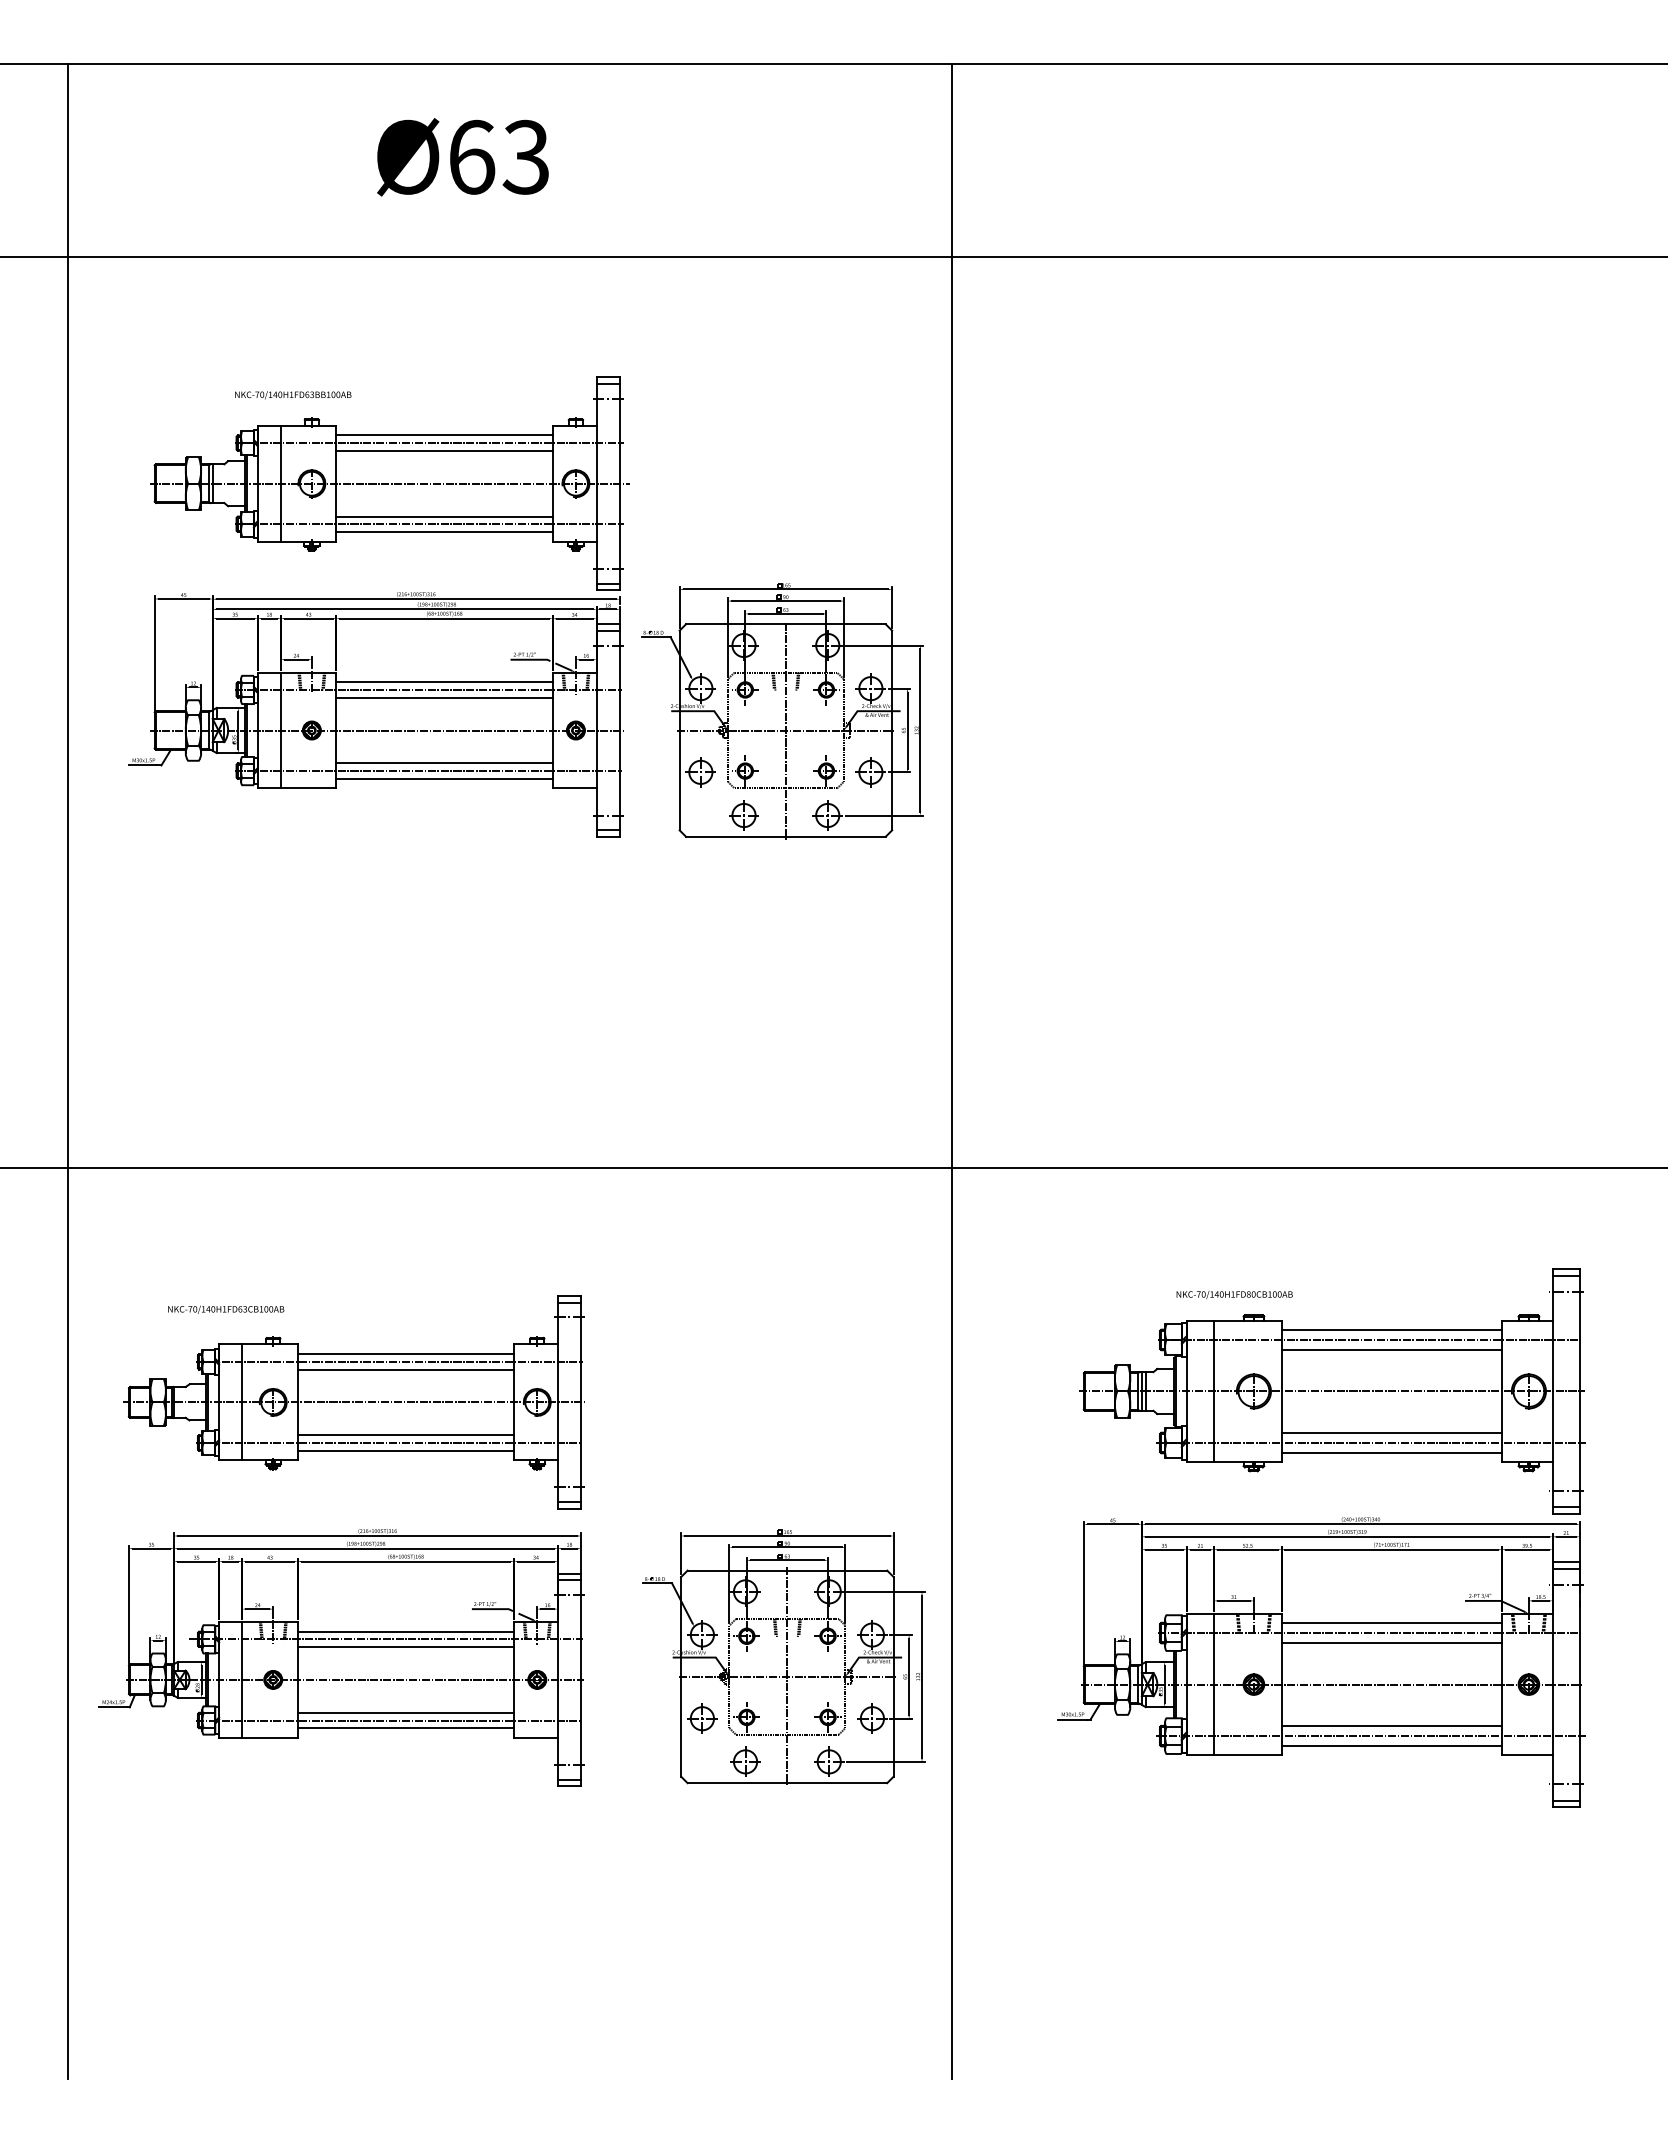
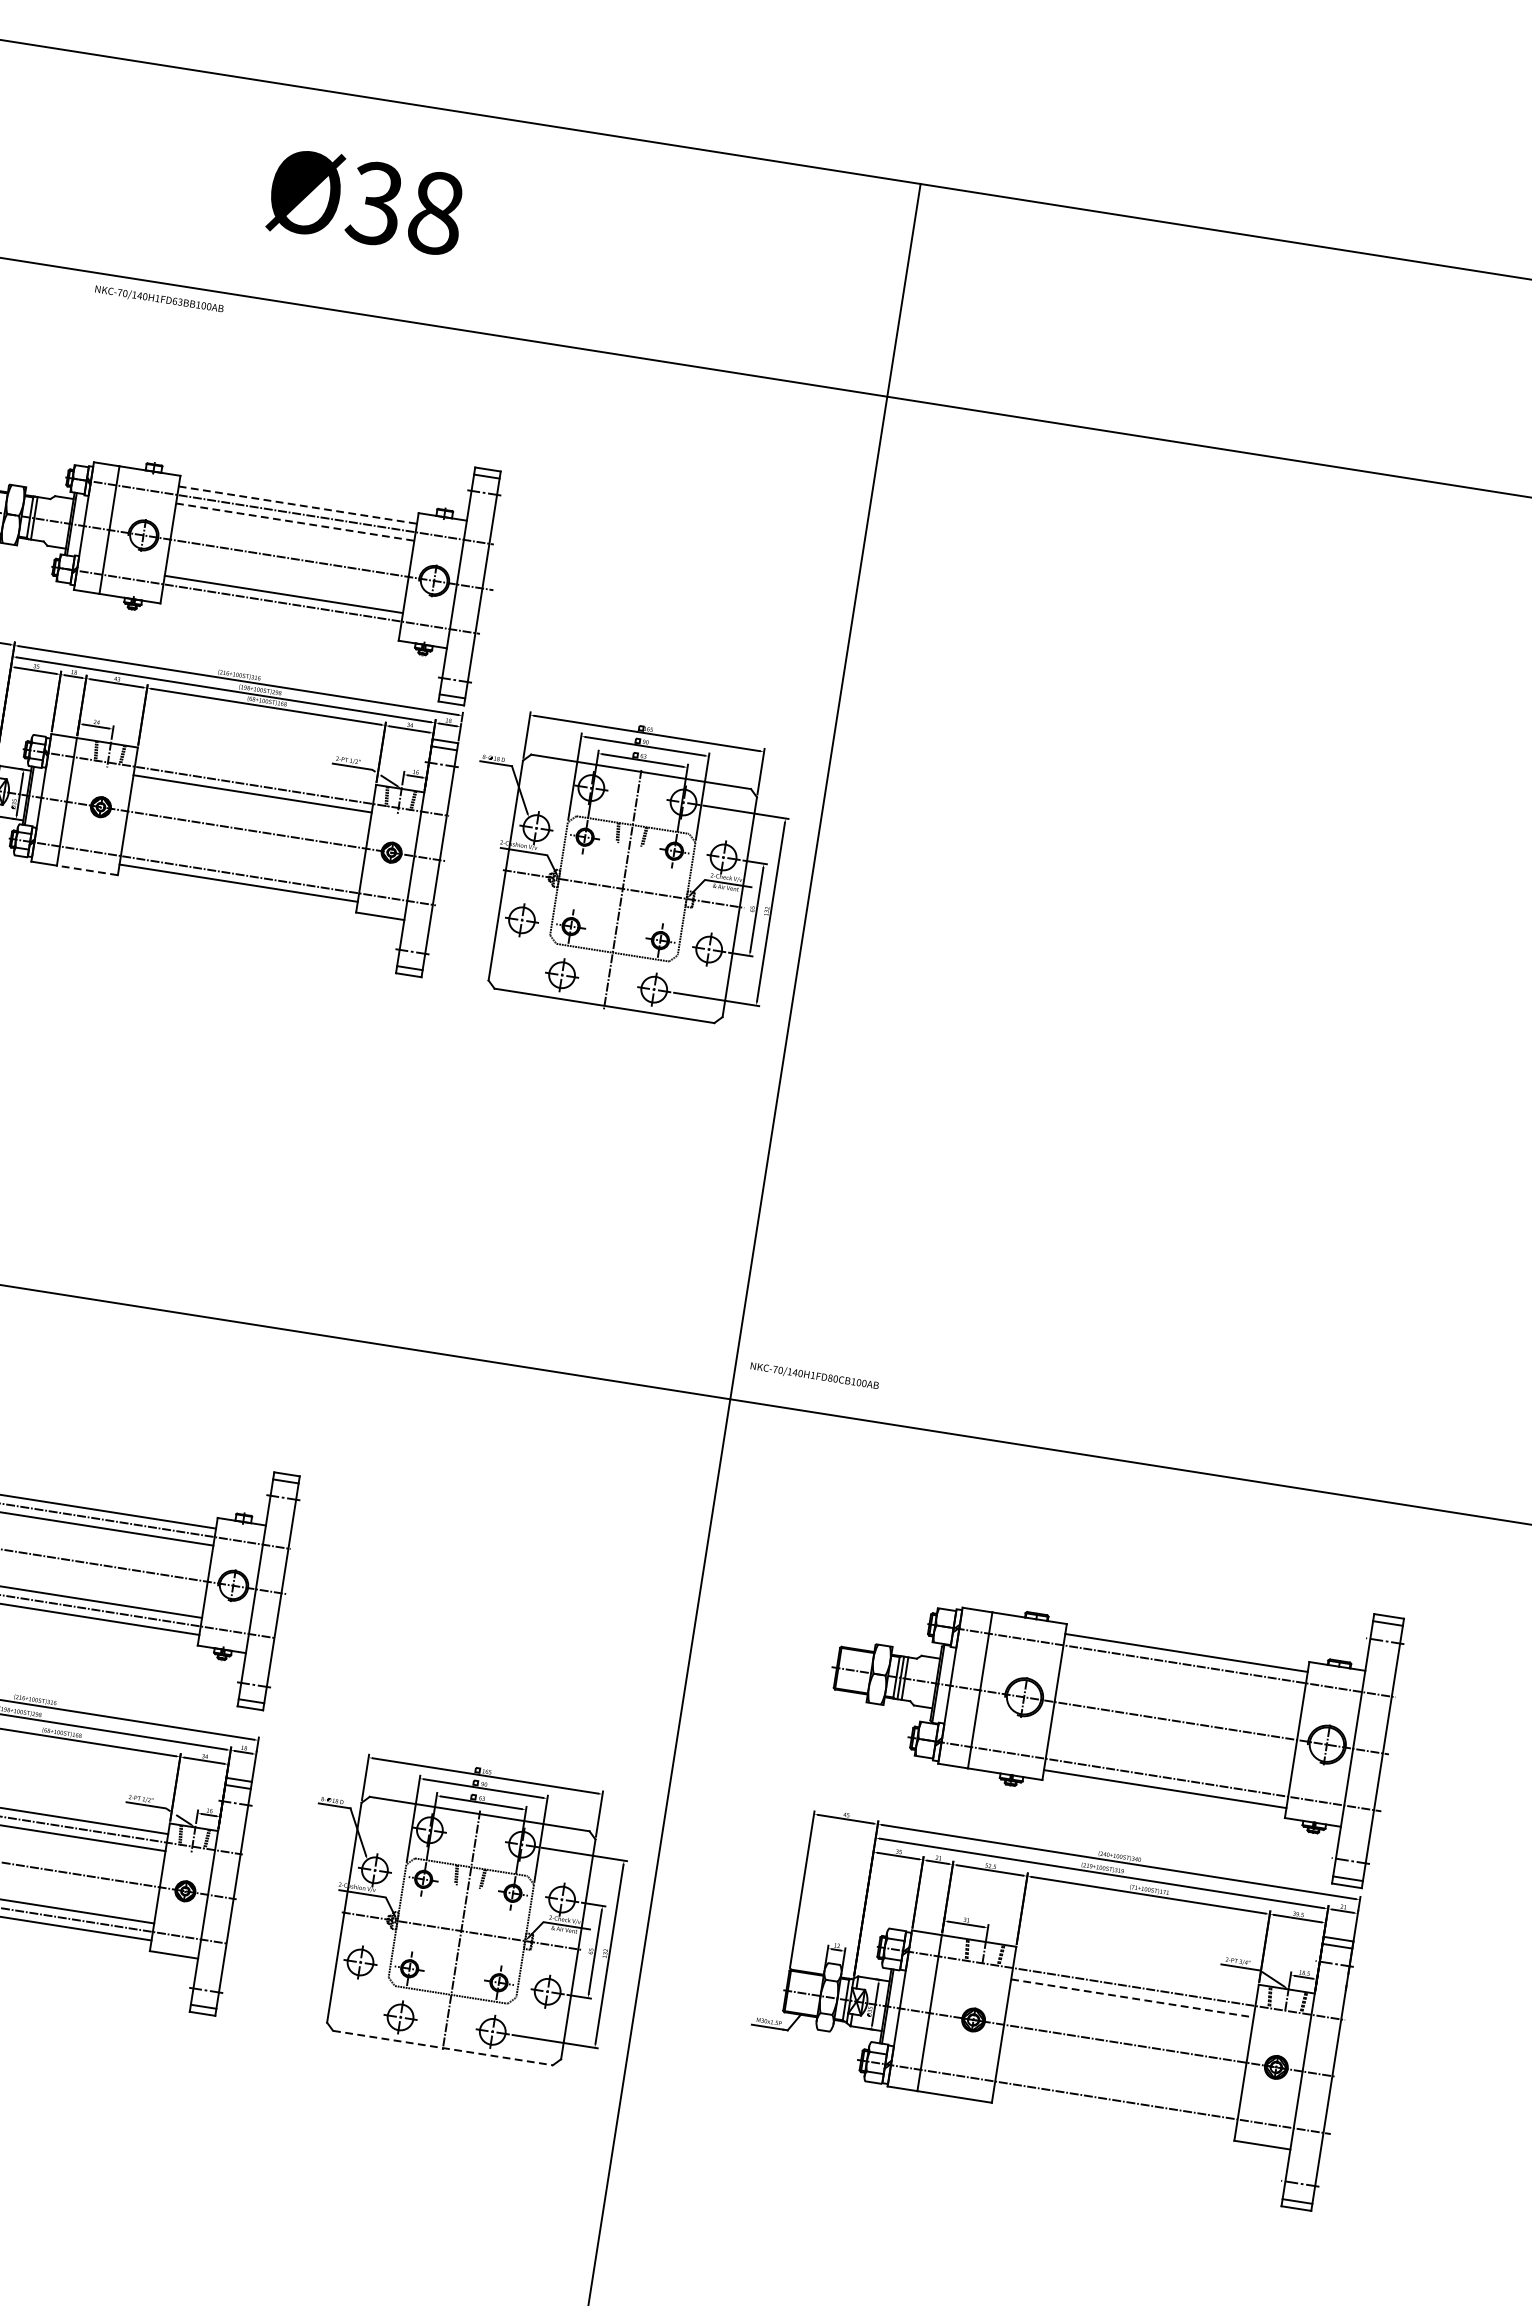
text: (498, 156) -> (405, 207), Ø63 -> Ø38
text: (293, 395) -> (159, 299), moved
line: (445, 435) -> (298, 505), solid -> dashed
line: (445, 450) -> (296, 521), solid -> dashed
line: (444, 532) -> (281, 612), removed
line: (444, 682) -> (255, 777), removed
line: (444, 763) -> (241, 866), removed
line: (308, 788) -> (87, 870), solid -> dashed
text: (1234, 1295) -> (814, 1376), moved
line: (1391, 1350) -> (1182, 1675), removed
line: (1391, 1432) -> (1168, 1766), removed
line: (1391, 1622) -> (1135, 1975), removed
line: (1392, 1643) -> (1133, 1998), solid -> dashed
line: (1391, 1725) -> (1118, 2088), removed
line: (1391, 1746) -> (1114, 2111), removed
line: (787, 1783) -> (443, 2048), solid -> dashed

